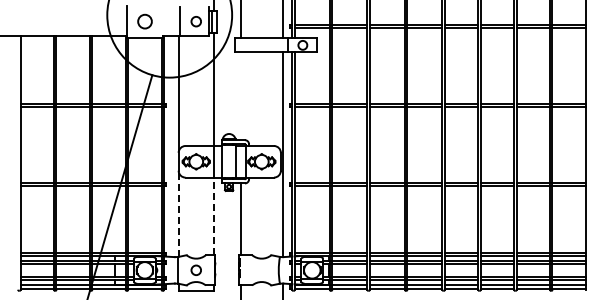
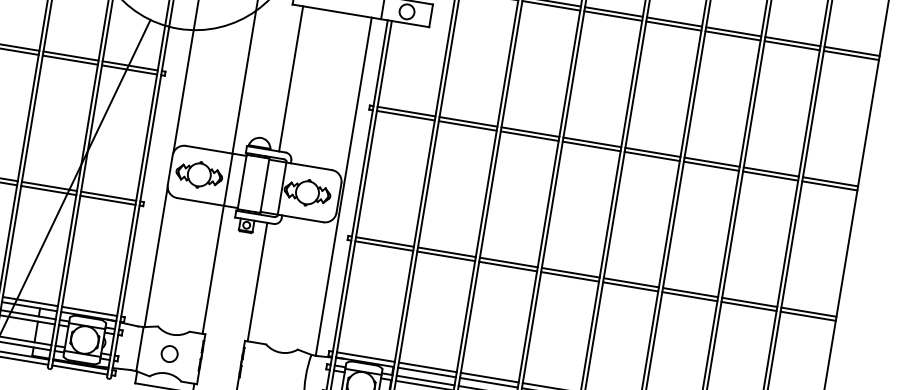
line: (241, 96) -> (291, 79), added
line: (178, 214) -> (155, 257), dashed -> solid
line: (213, 216) -> (212, 269), dashed -> solid

